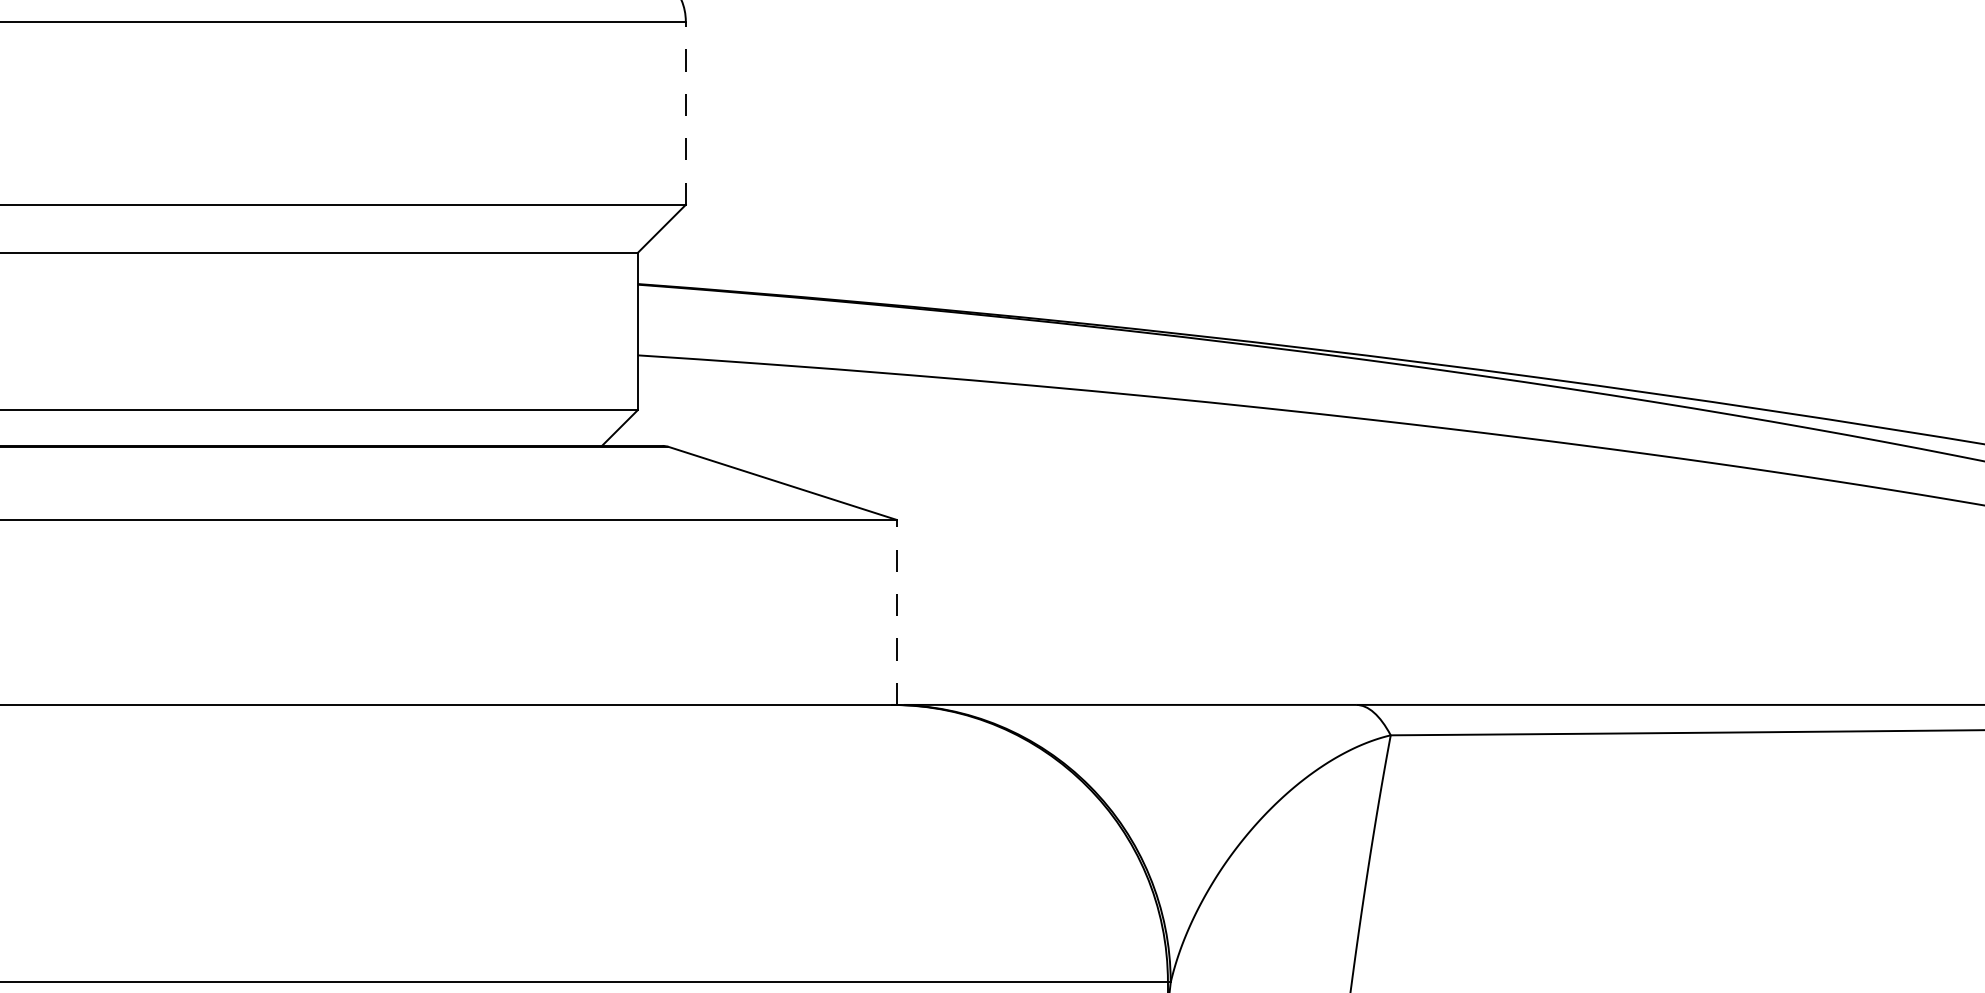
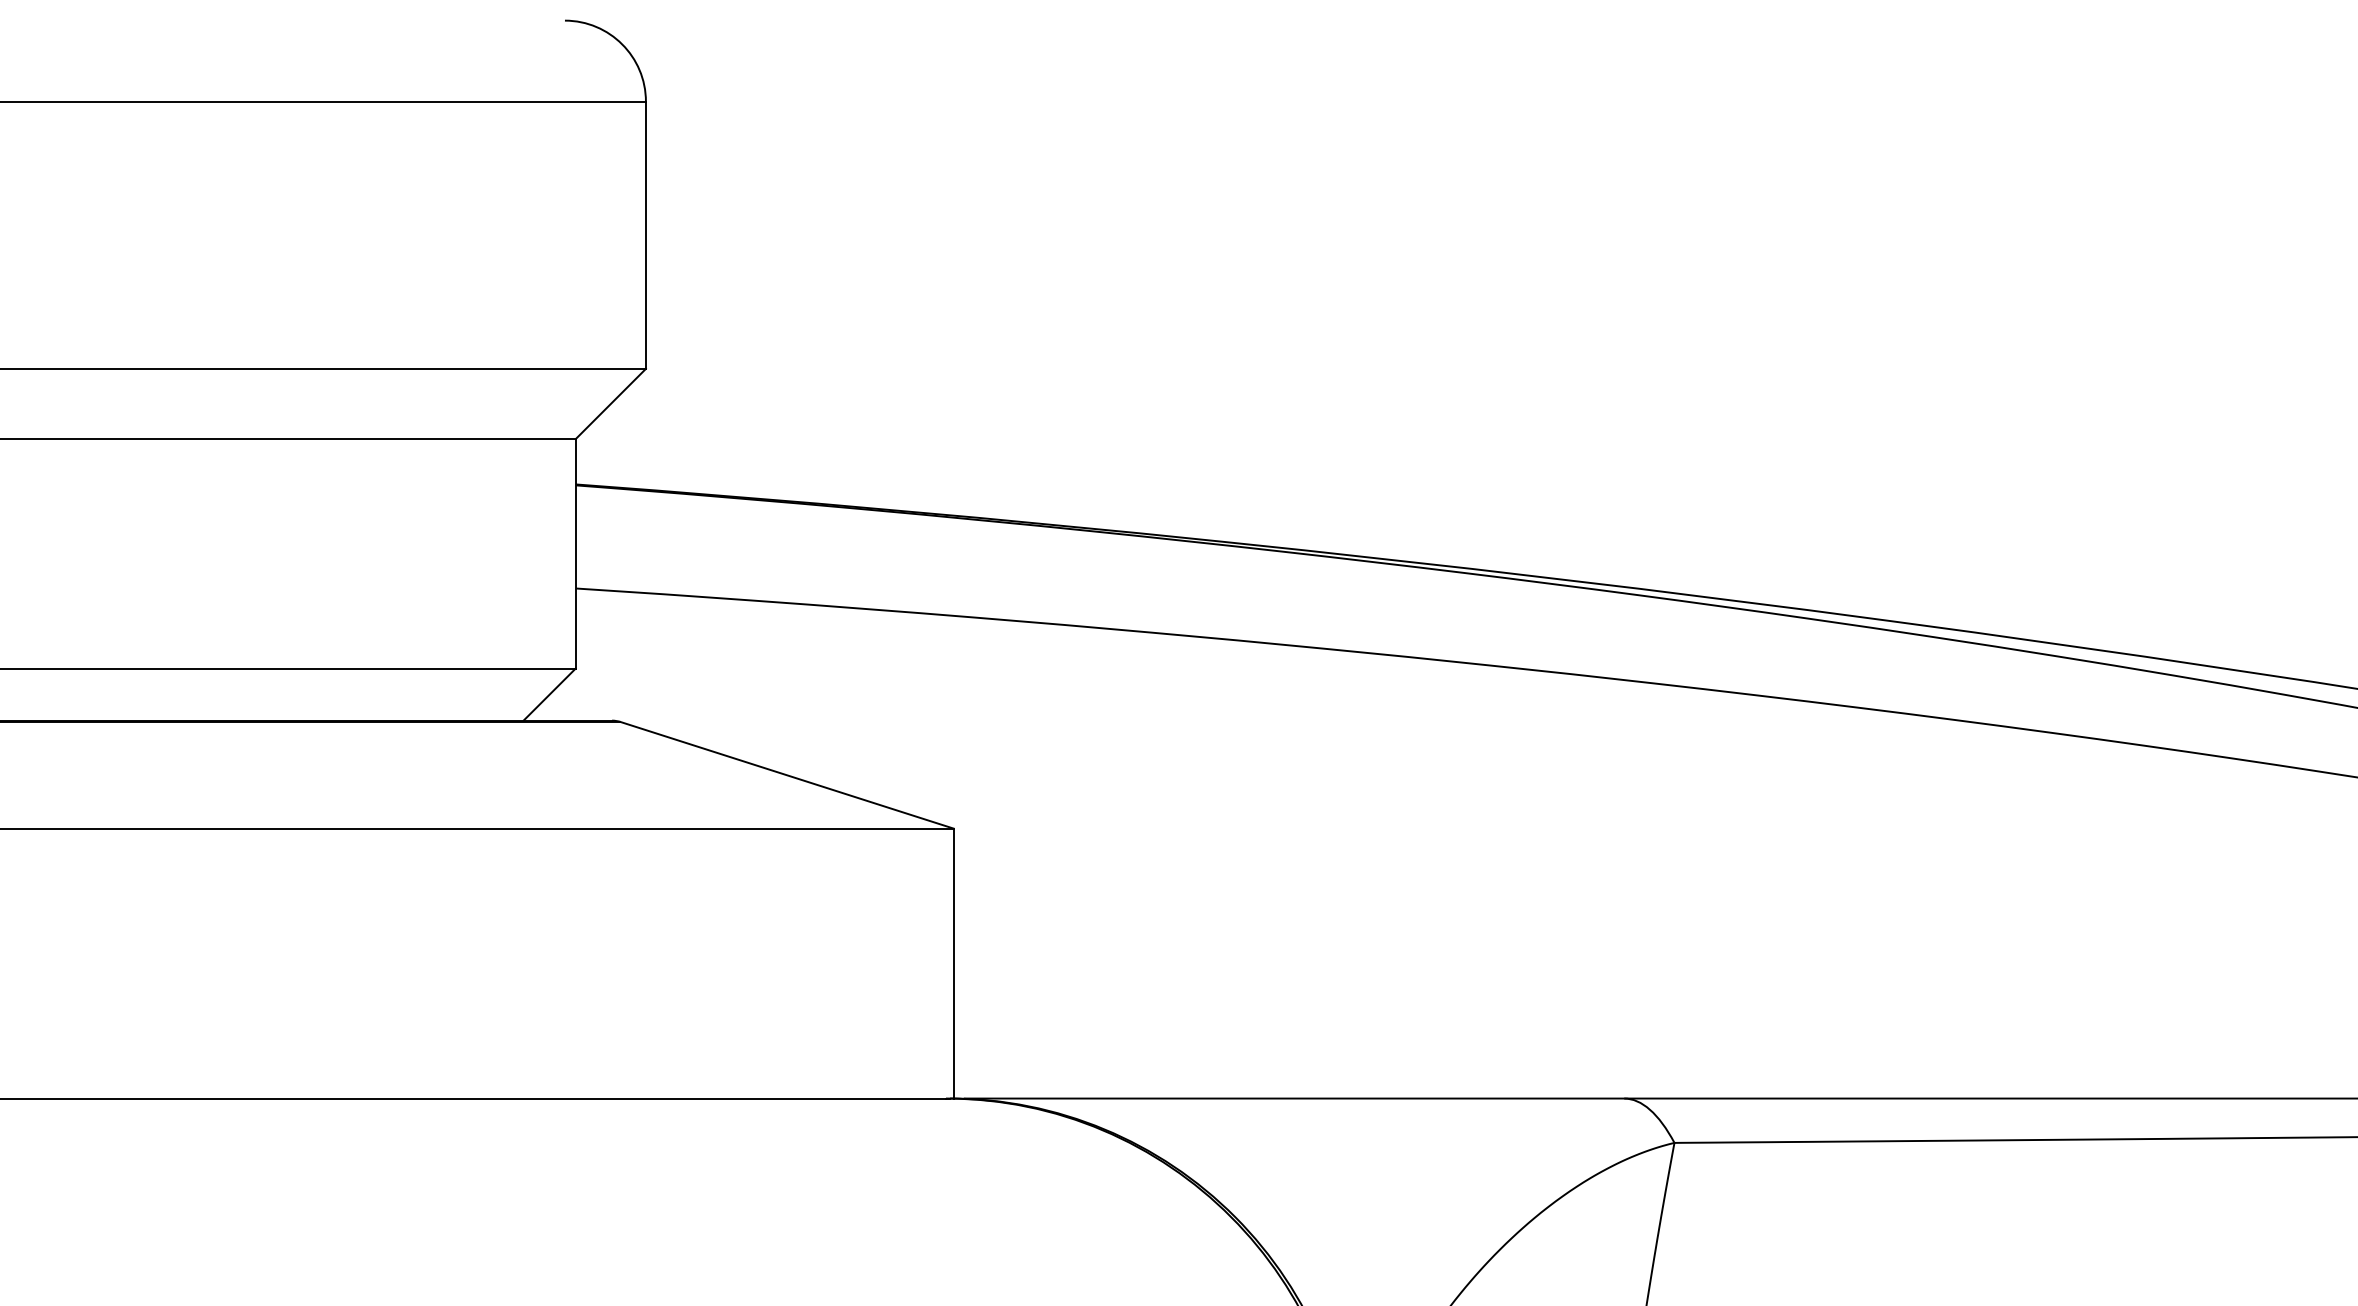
line: (685, 113) -> (645, 235), dashed -> solid
line: (896, 612) -> (953, 963), dashed -> solid

